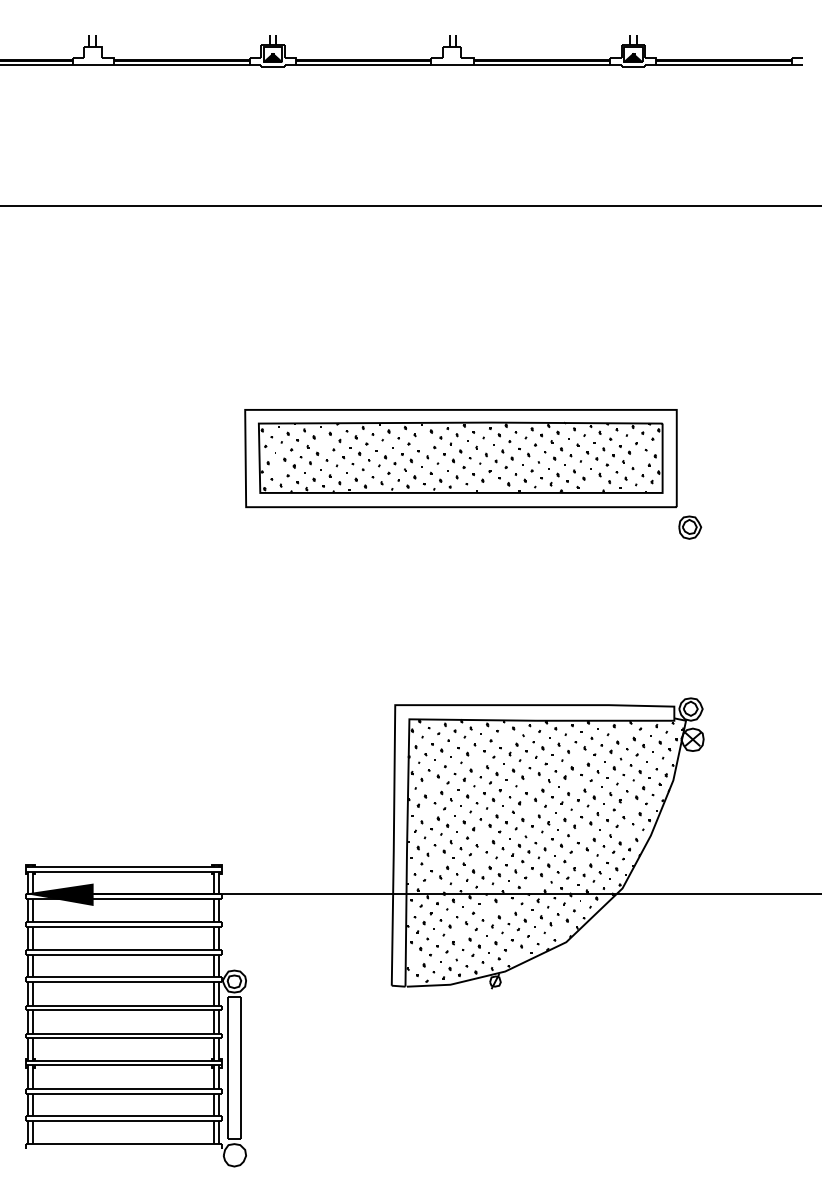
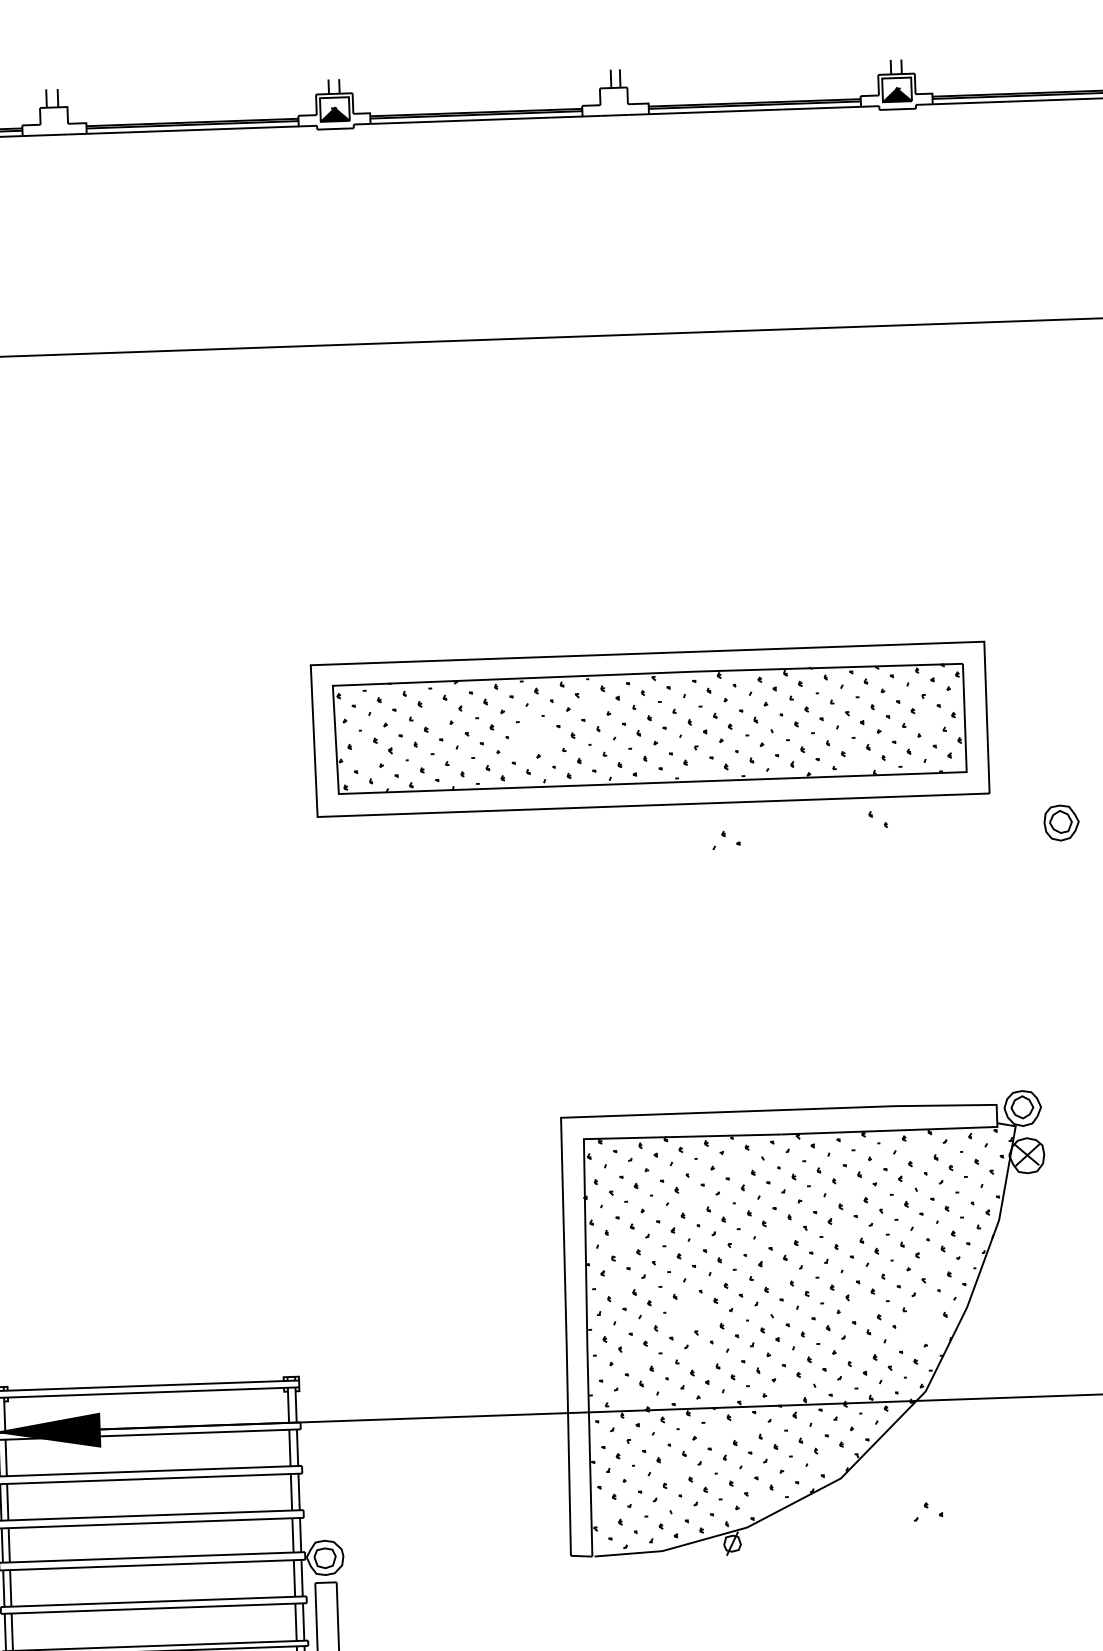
part: (387, 461) -> (726, 840), moved
part: (604, 521) -> (877, 819), added
part: (690, 527) -> (1062, 822), moved
part: (470, 832) -> (685, 1312), removed
part: (621, 847) -> (928, 1511), moved

